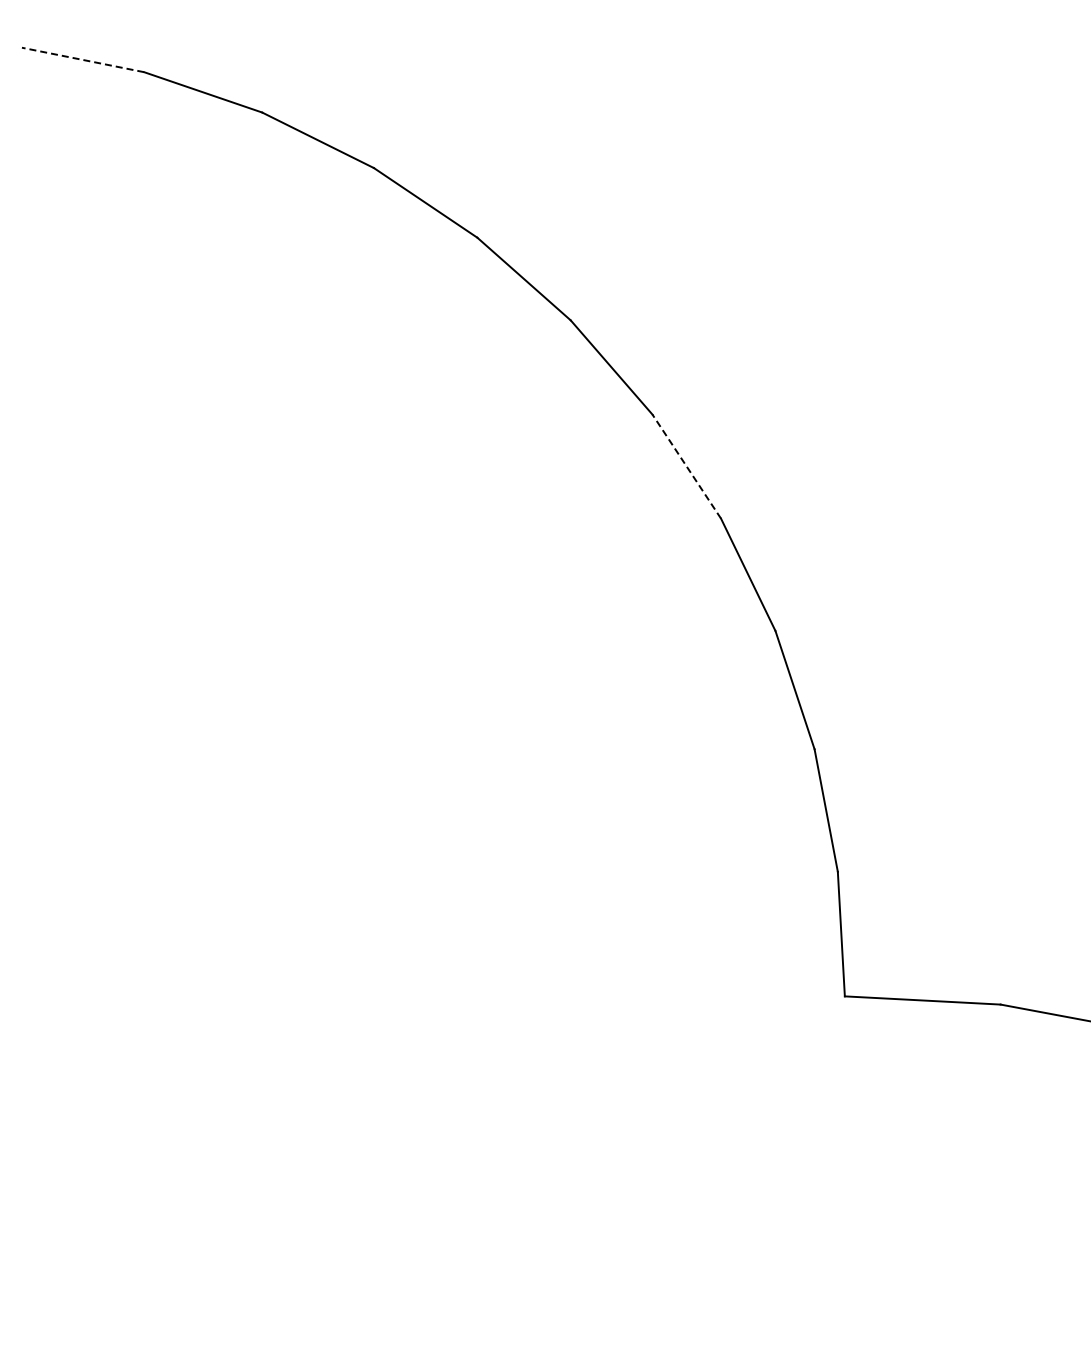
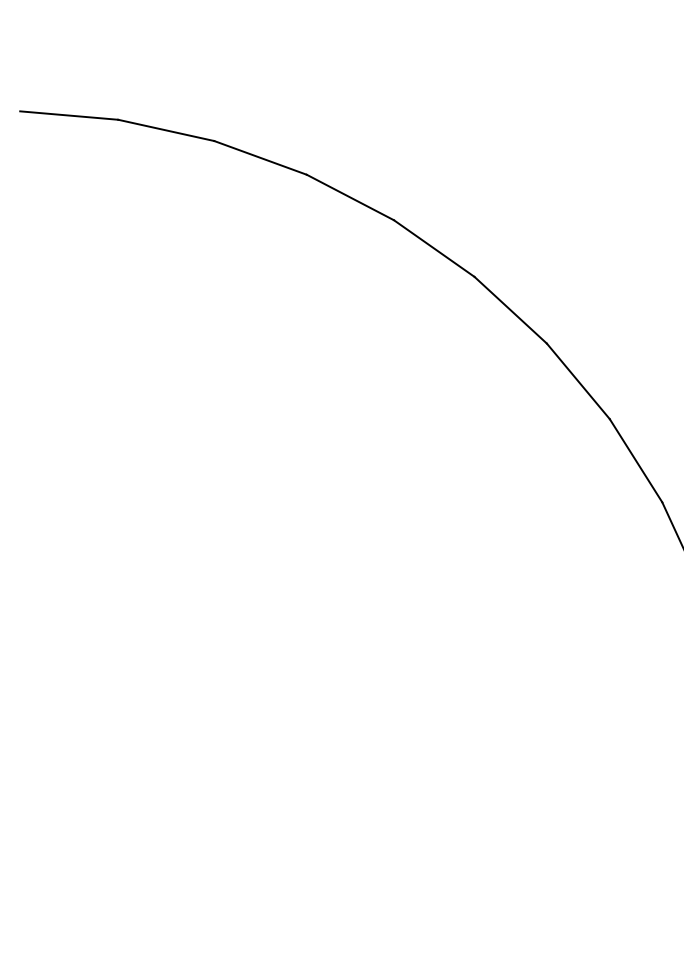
line: (82, 59) -> (68, 115), dashed -> solid
line: (686, 466) -> (578, 381), dashed -> solid

